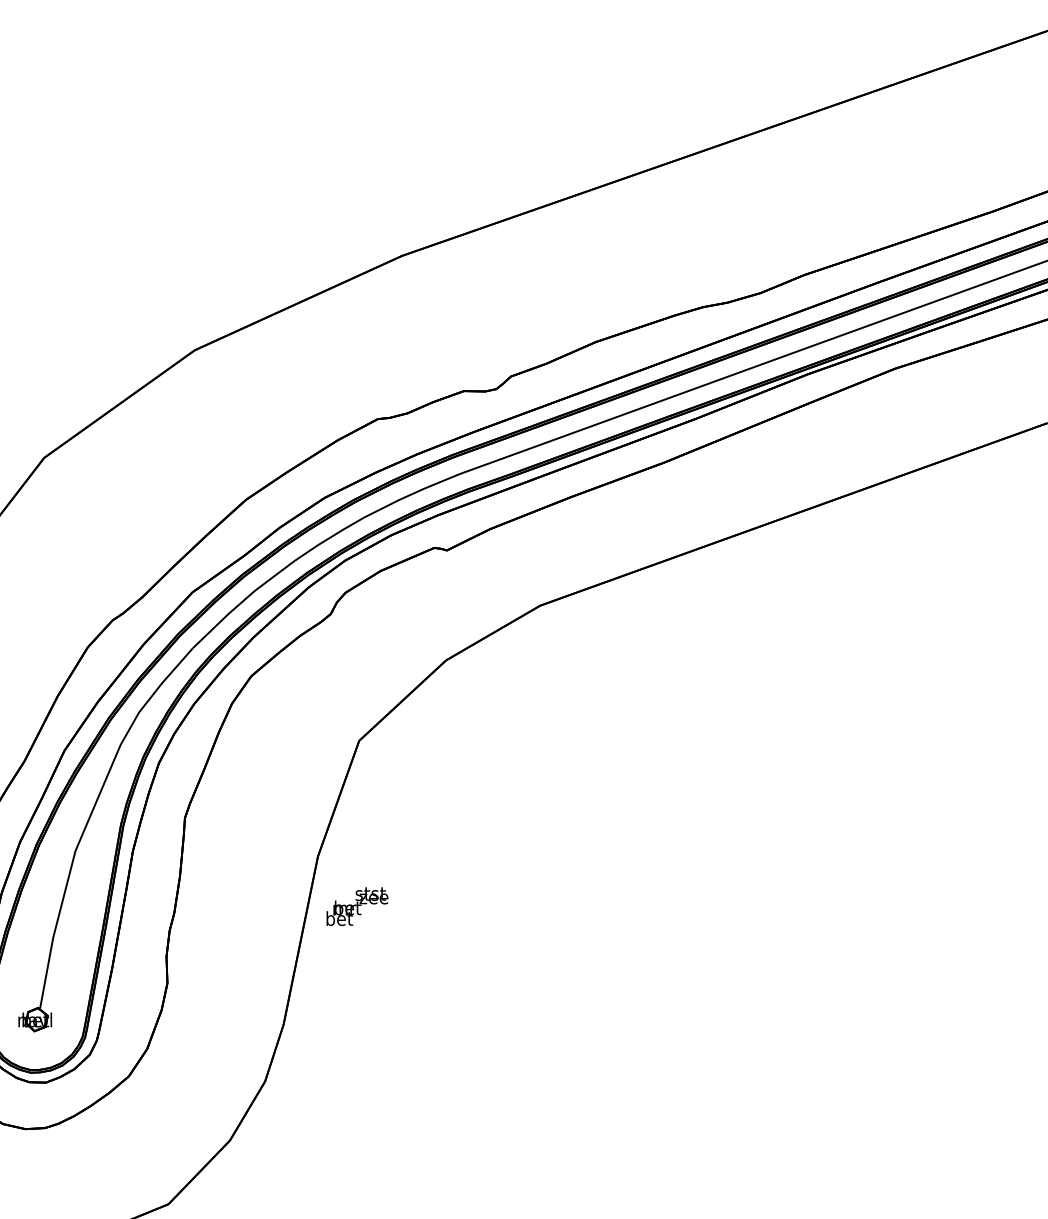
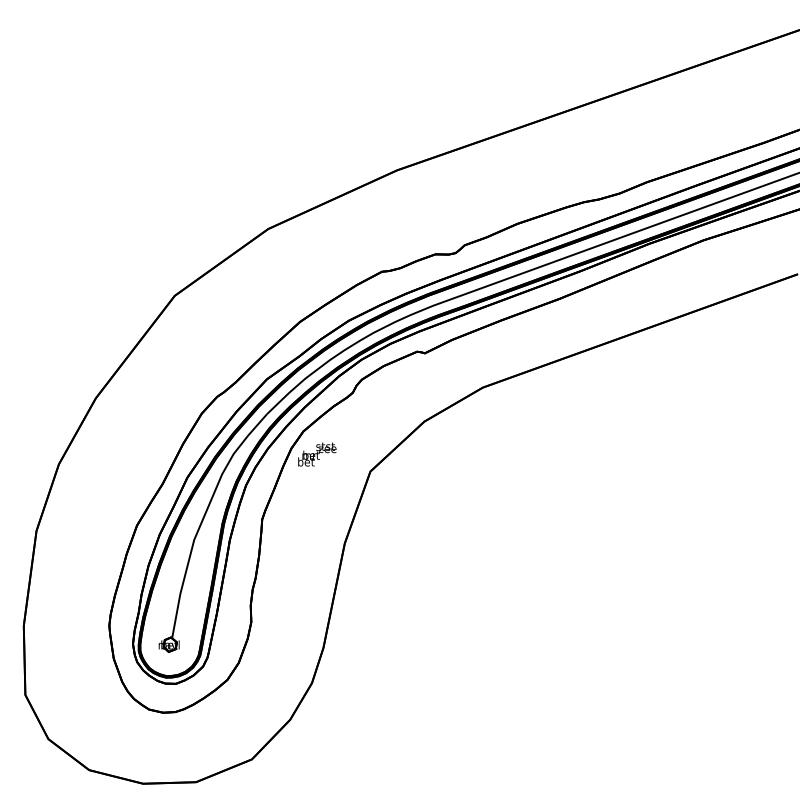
text: (357, 906) -> (317, 454), moved

